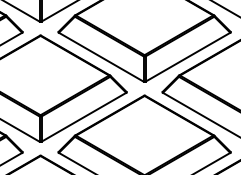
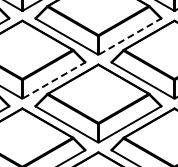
line: (188, 57) -> (130, 36), solid -> dashed
line: (84, 117) -> (54, 80), solid -> dashed

